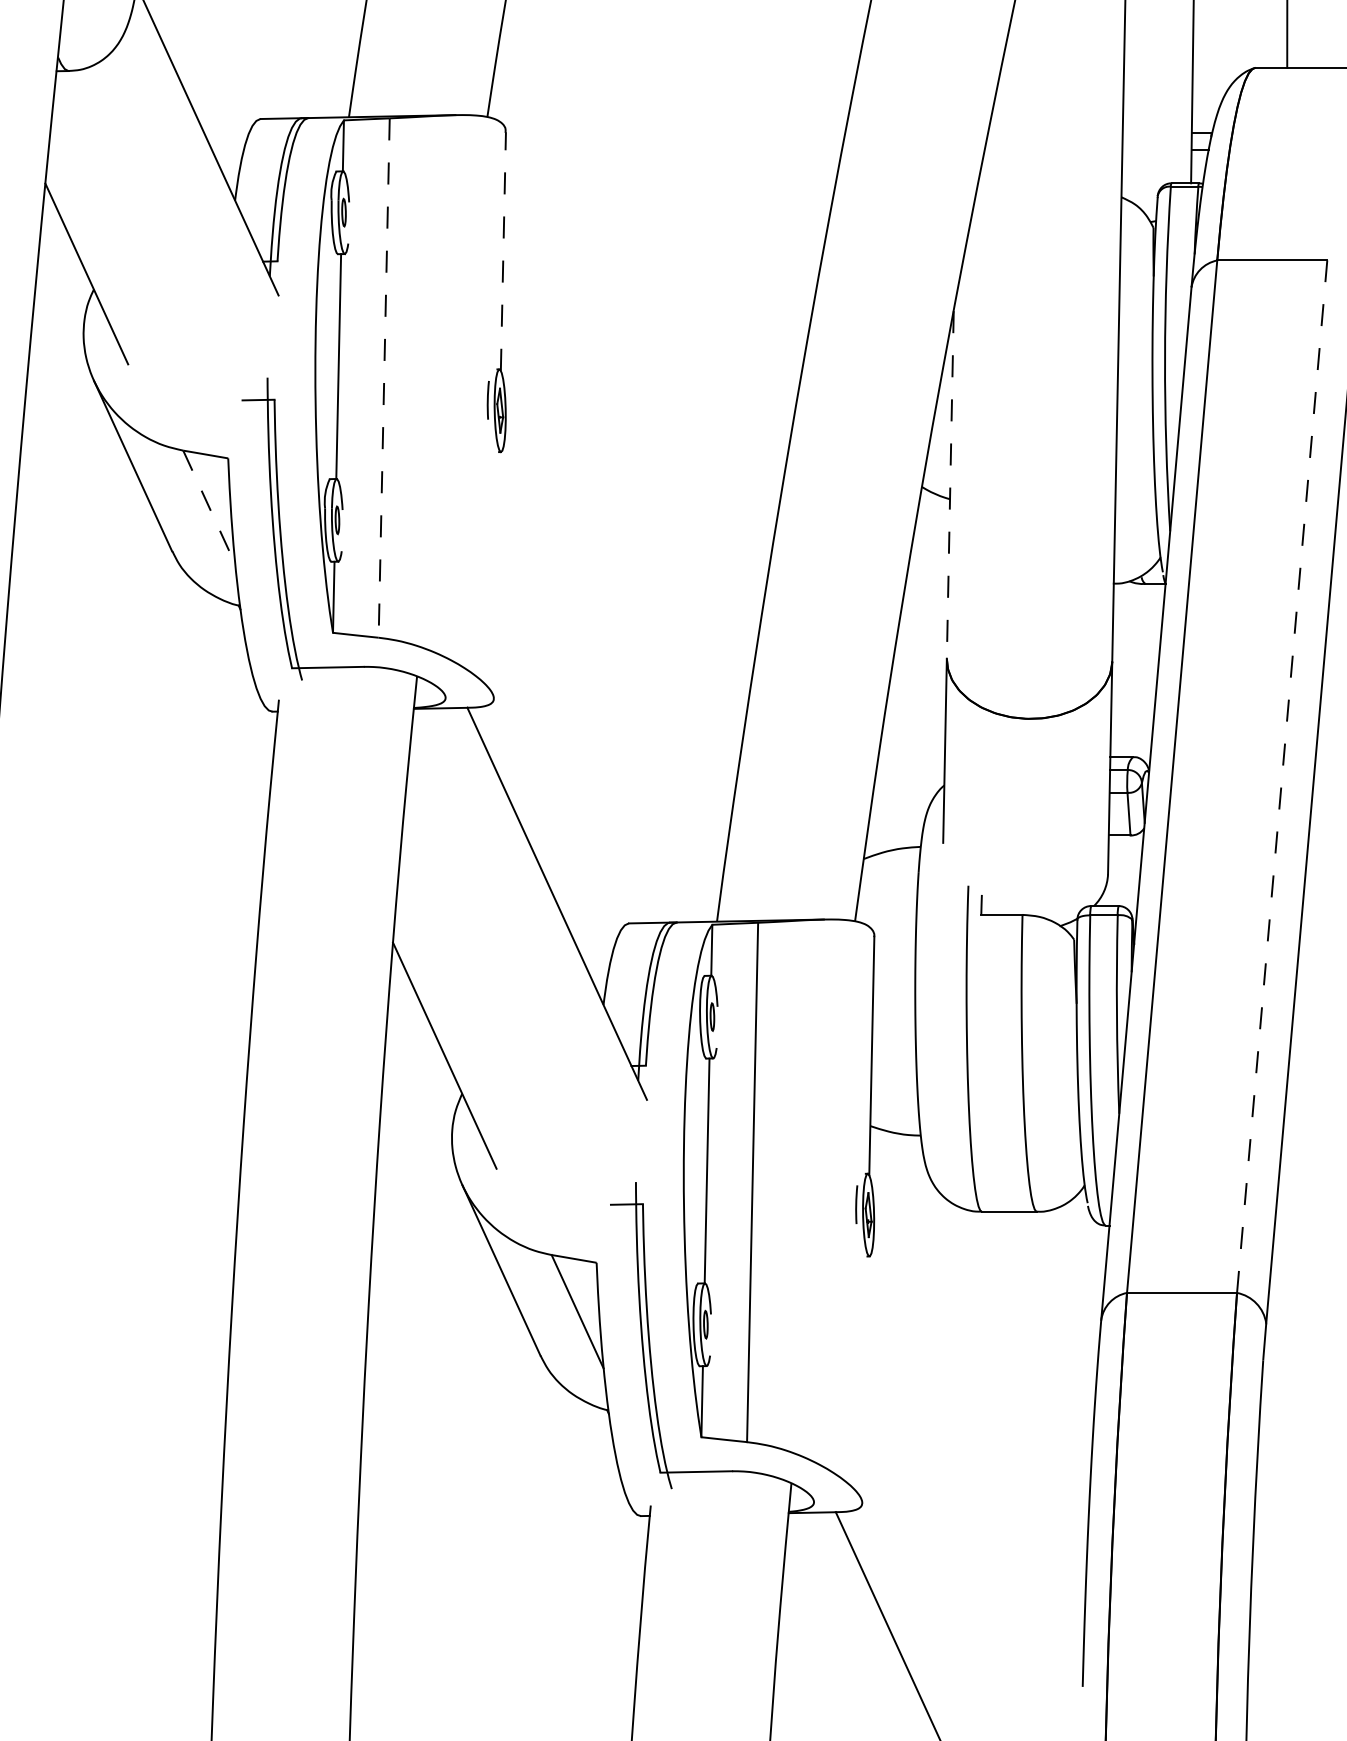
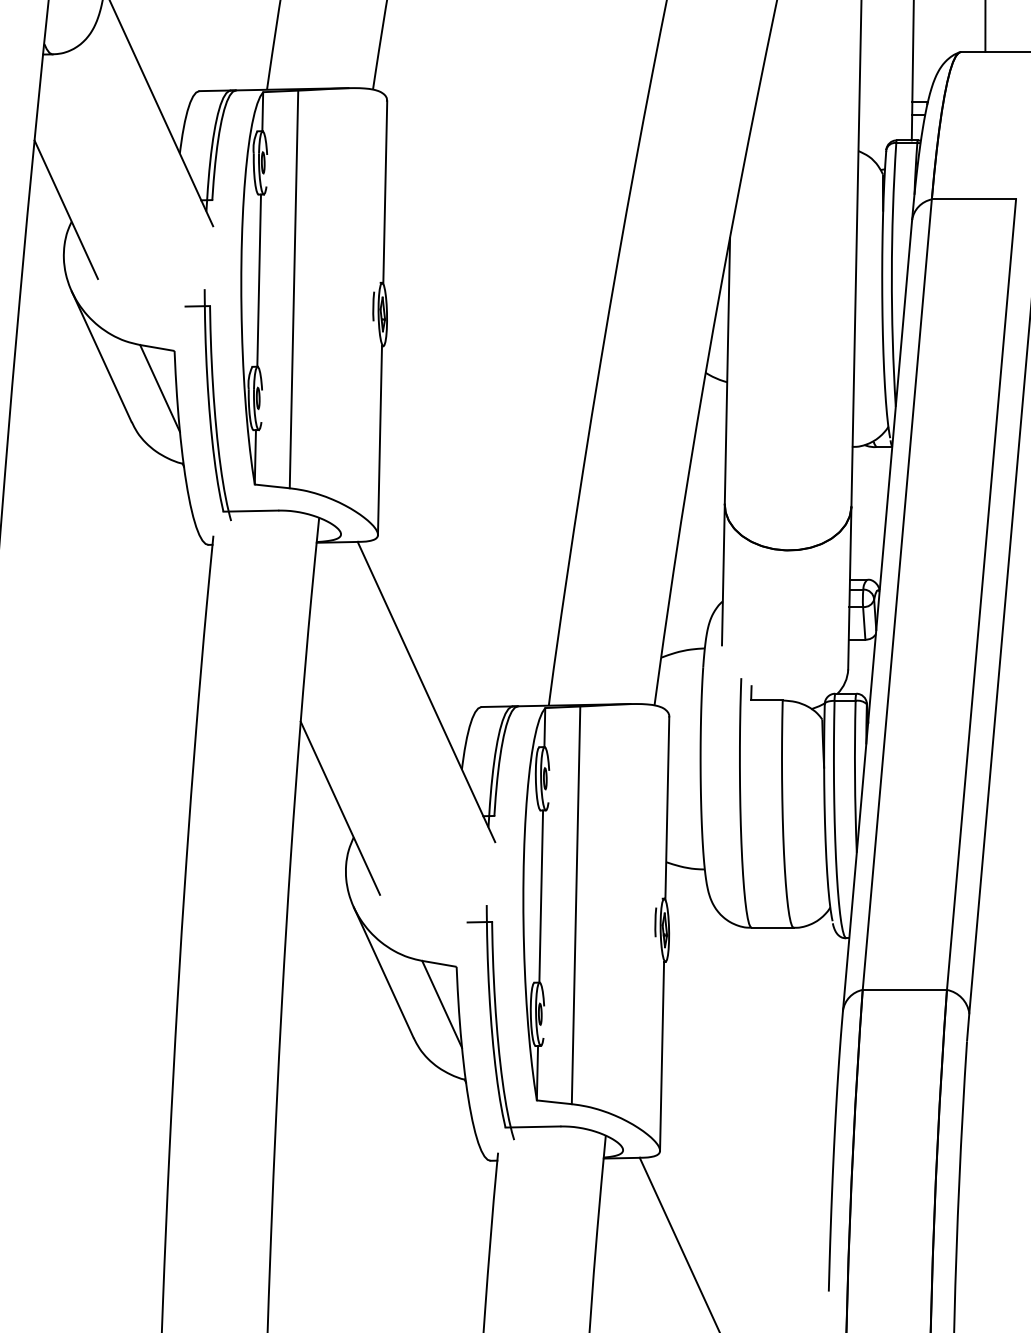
line: (503, 251) -> (385, 192), dashed -> solid
line: (384, 378) -> (294, 289), dashed -> solid
line: (950, 485) -> (727, 371), dashed -> solid
line: (209, 507) -> (160, 388), dashed -> solid
line: (495, 575) -> (379, 440), added
line: (1282, 776) -> (981, 594), dashed -> solid
line: (865, 1379) -> (662, 1056), added

